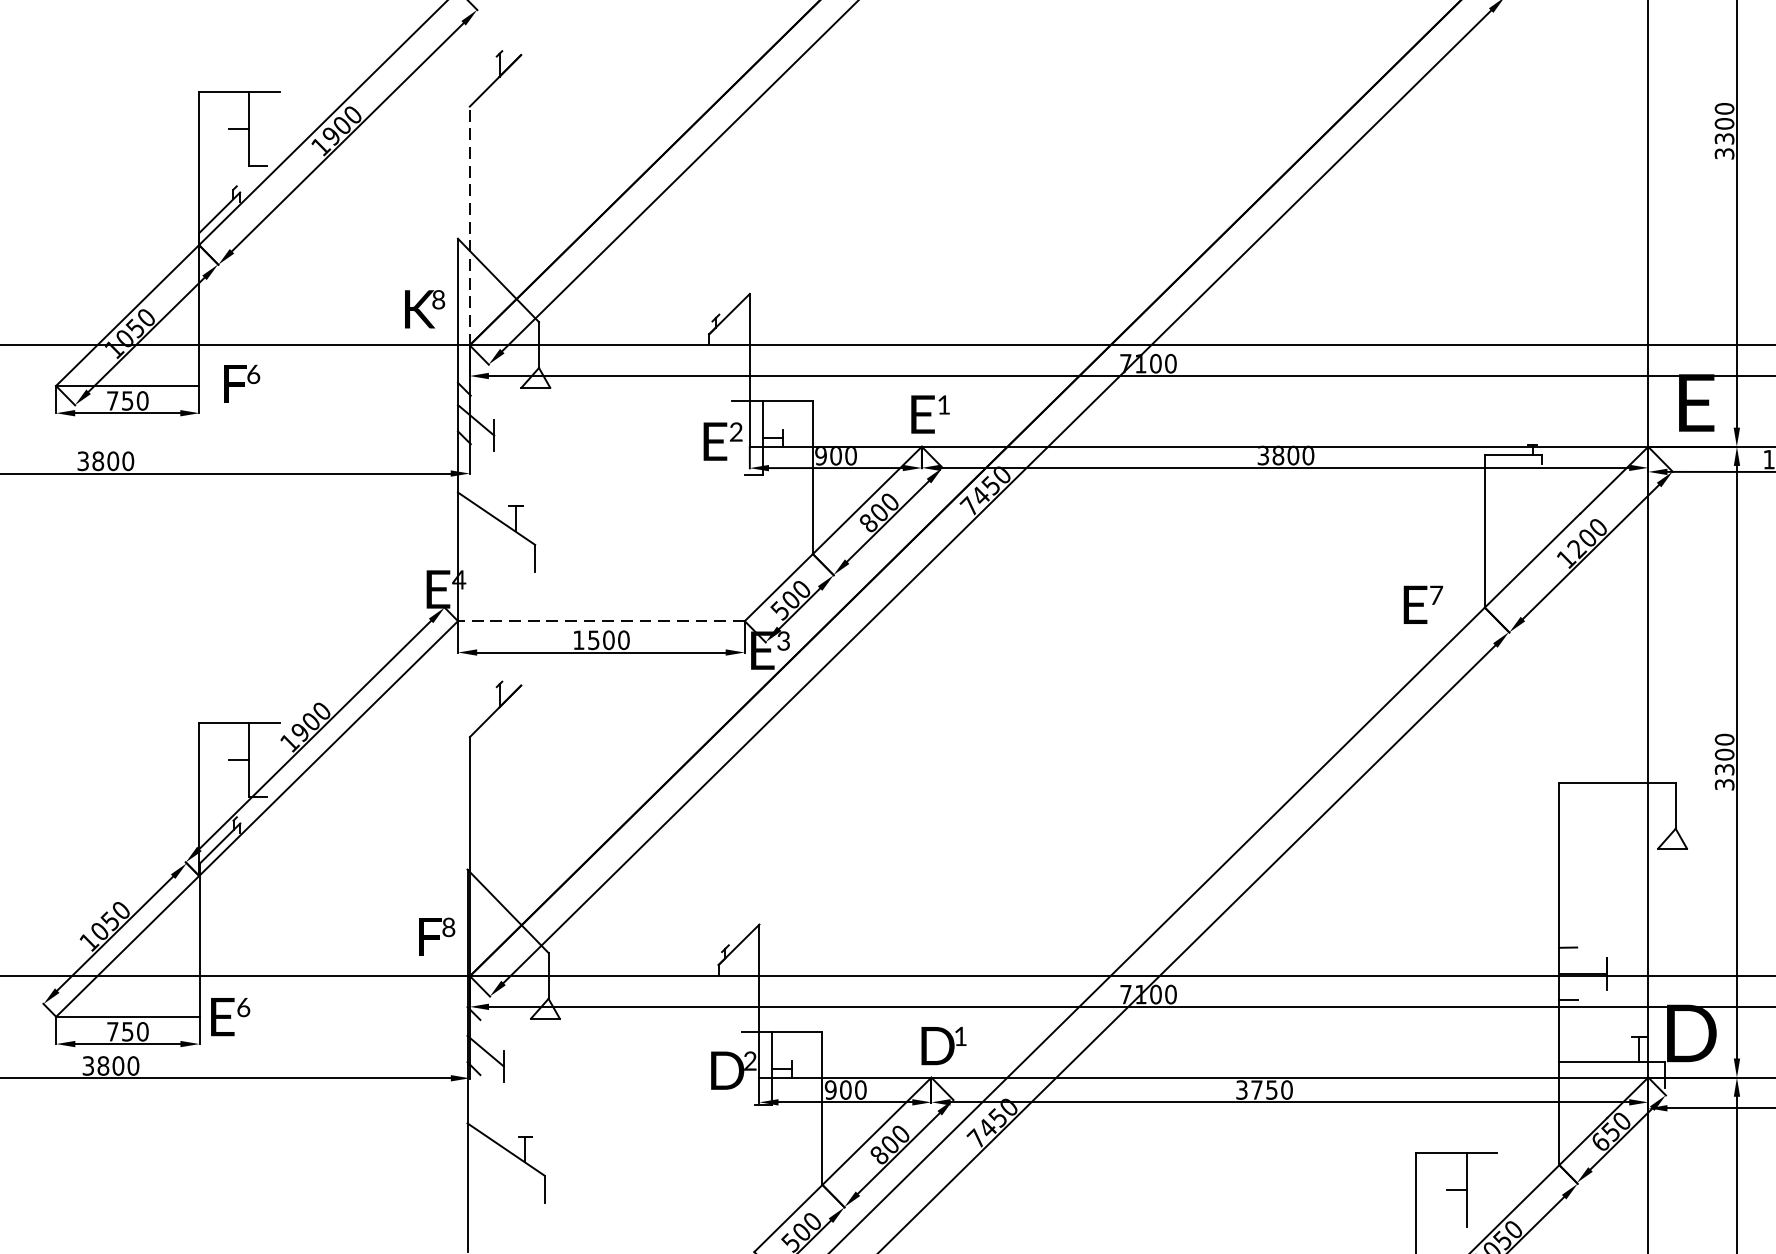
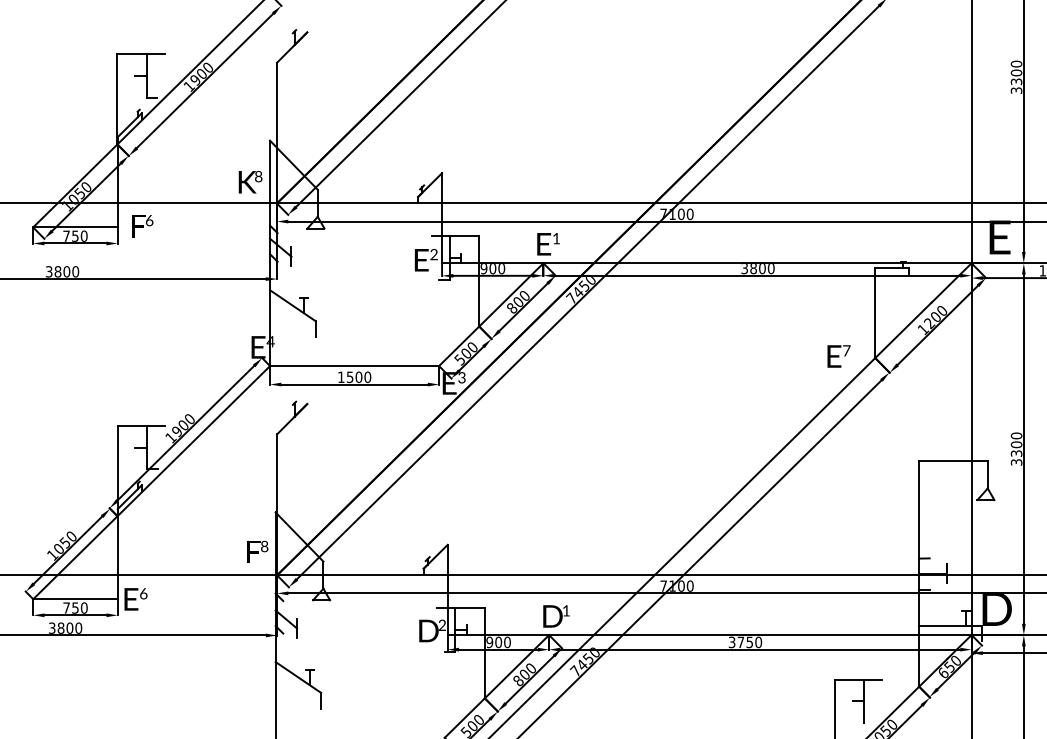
line: (470, 224) -> (277, 132), dashed -> solid
line: (601, 621) -> (354, 366), dashed -> solid

